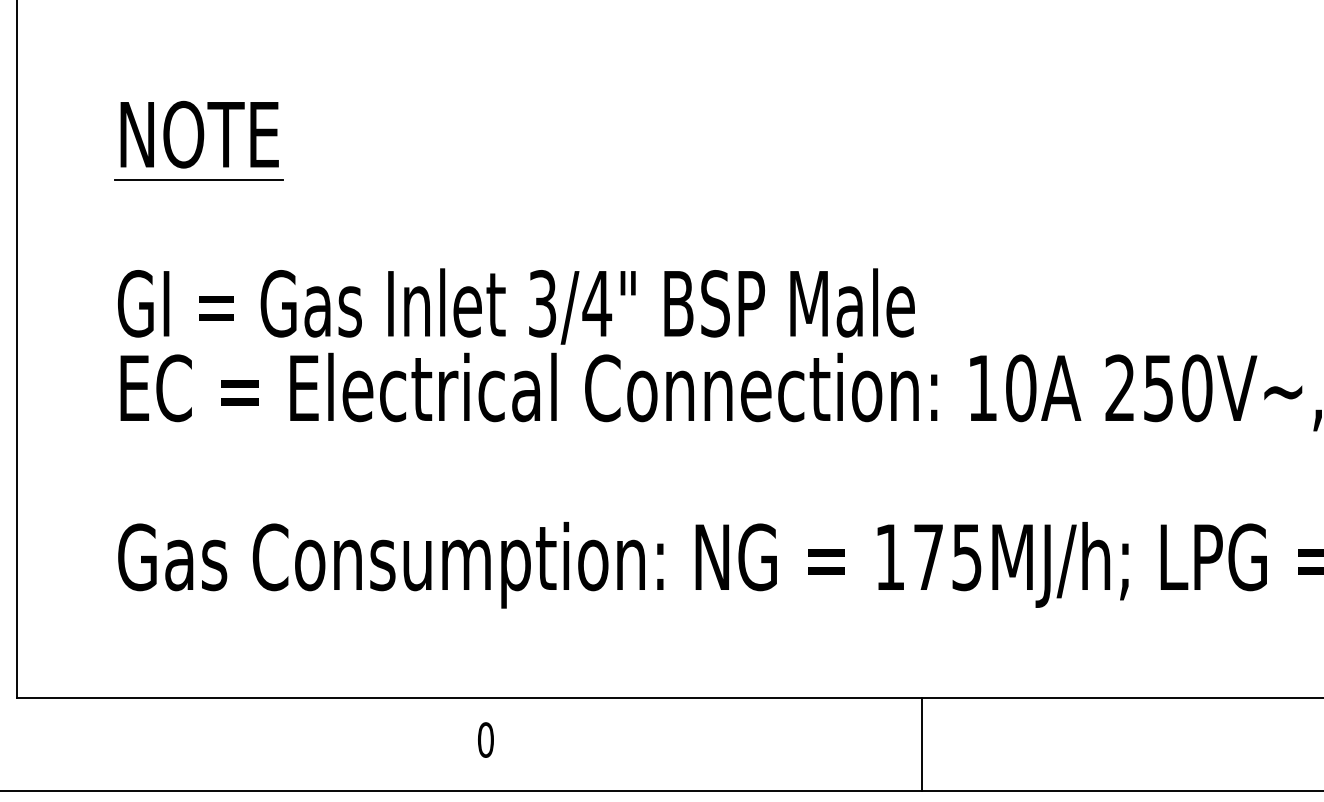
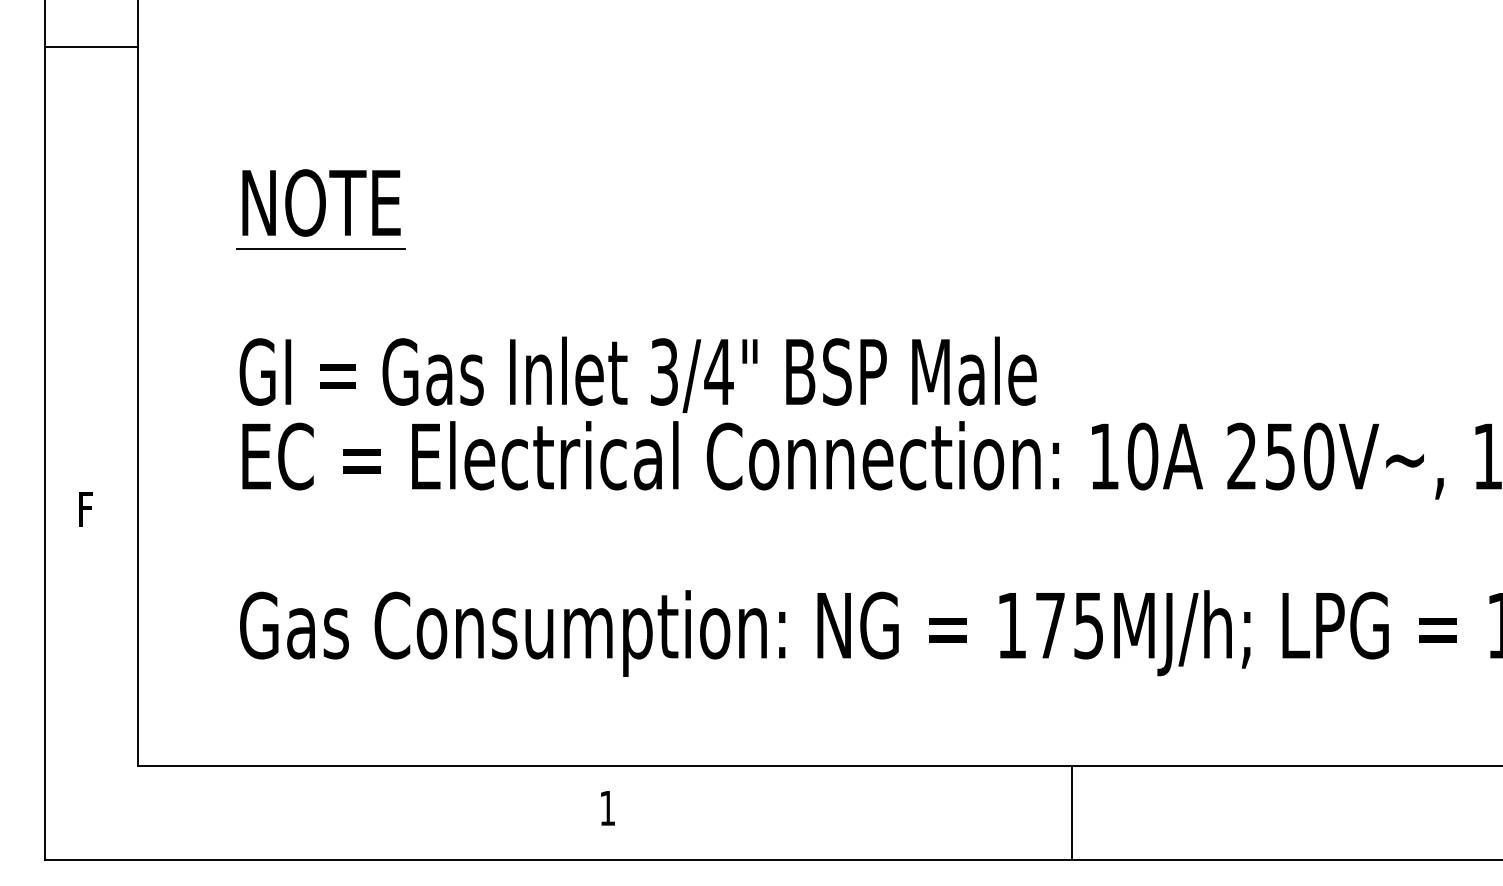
text: (485, 740) -> (607, 808), 0 -> 1
line: (922, 744) -> (1072, 812), moved

